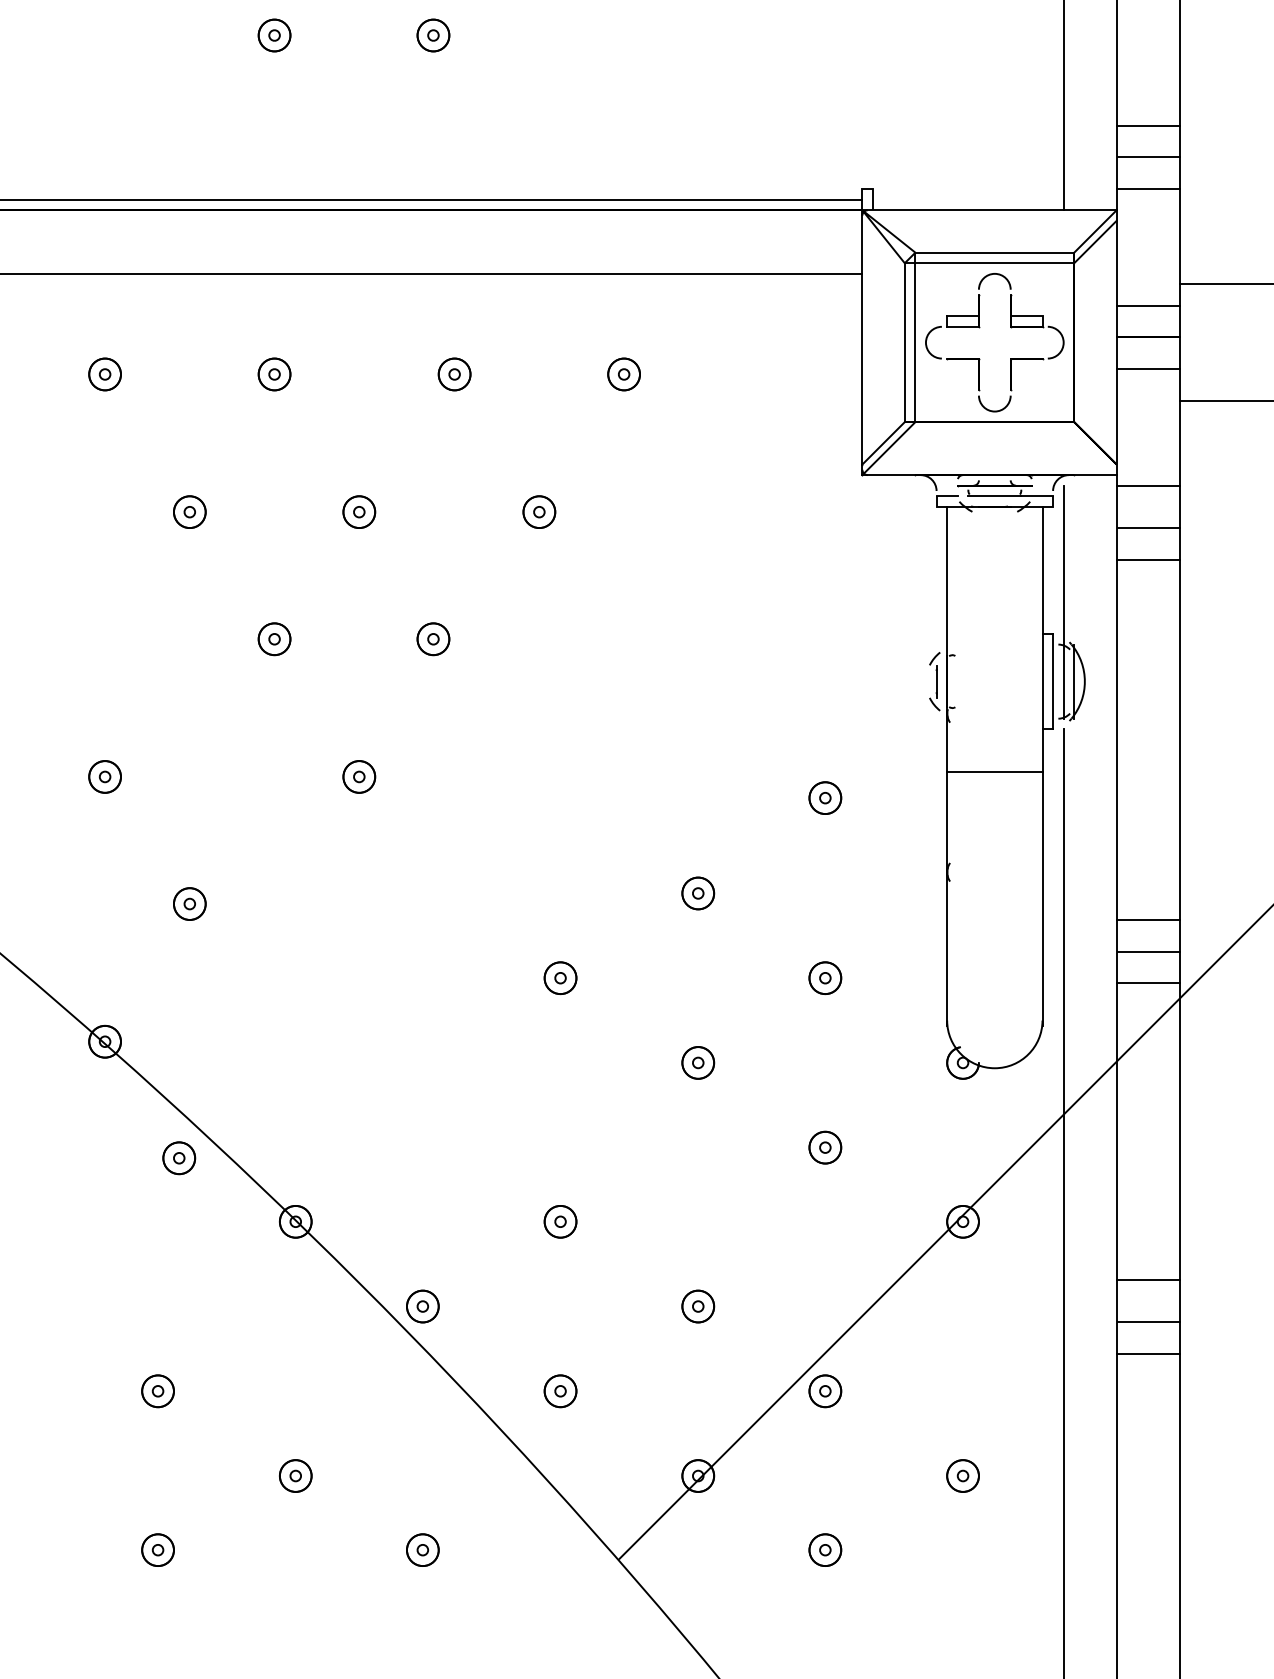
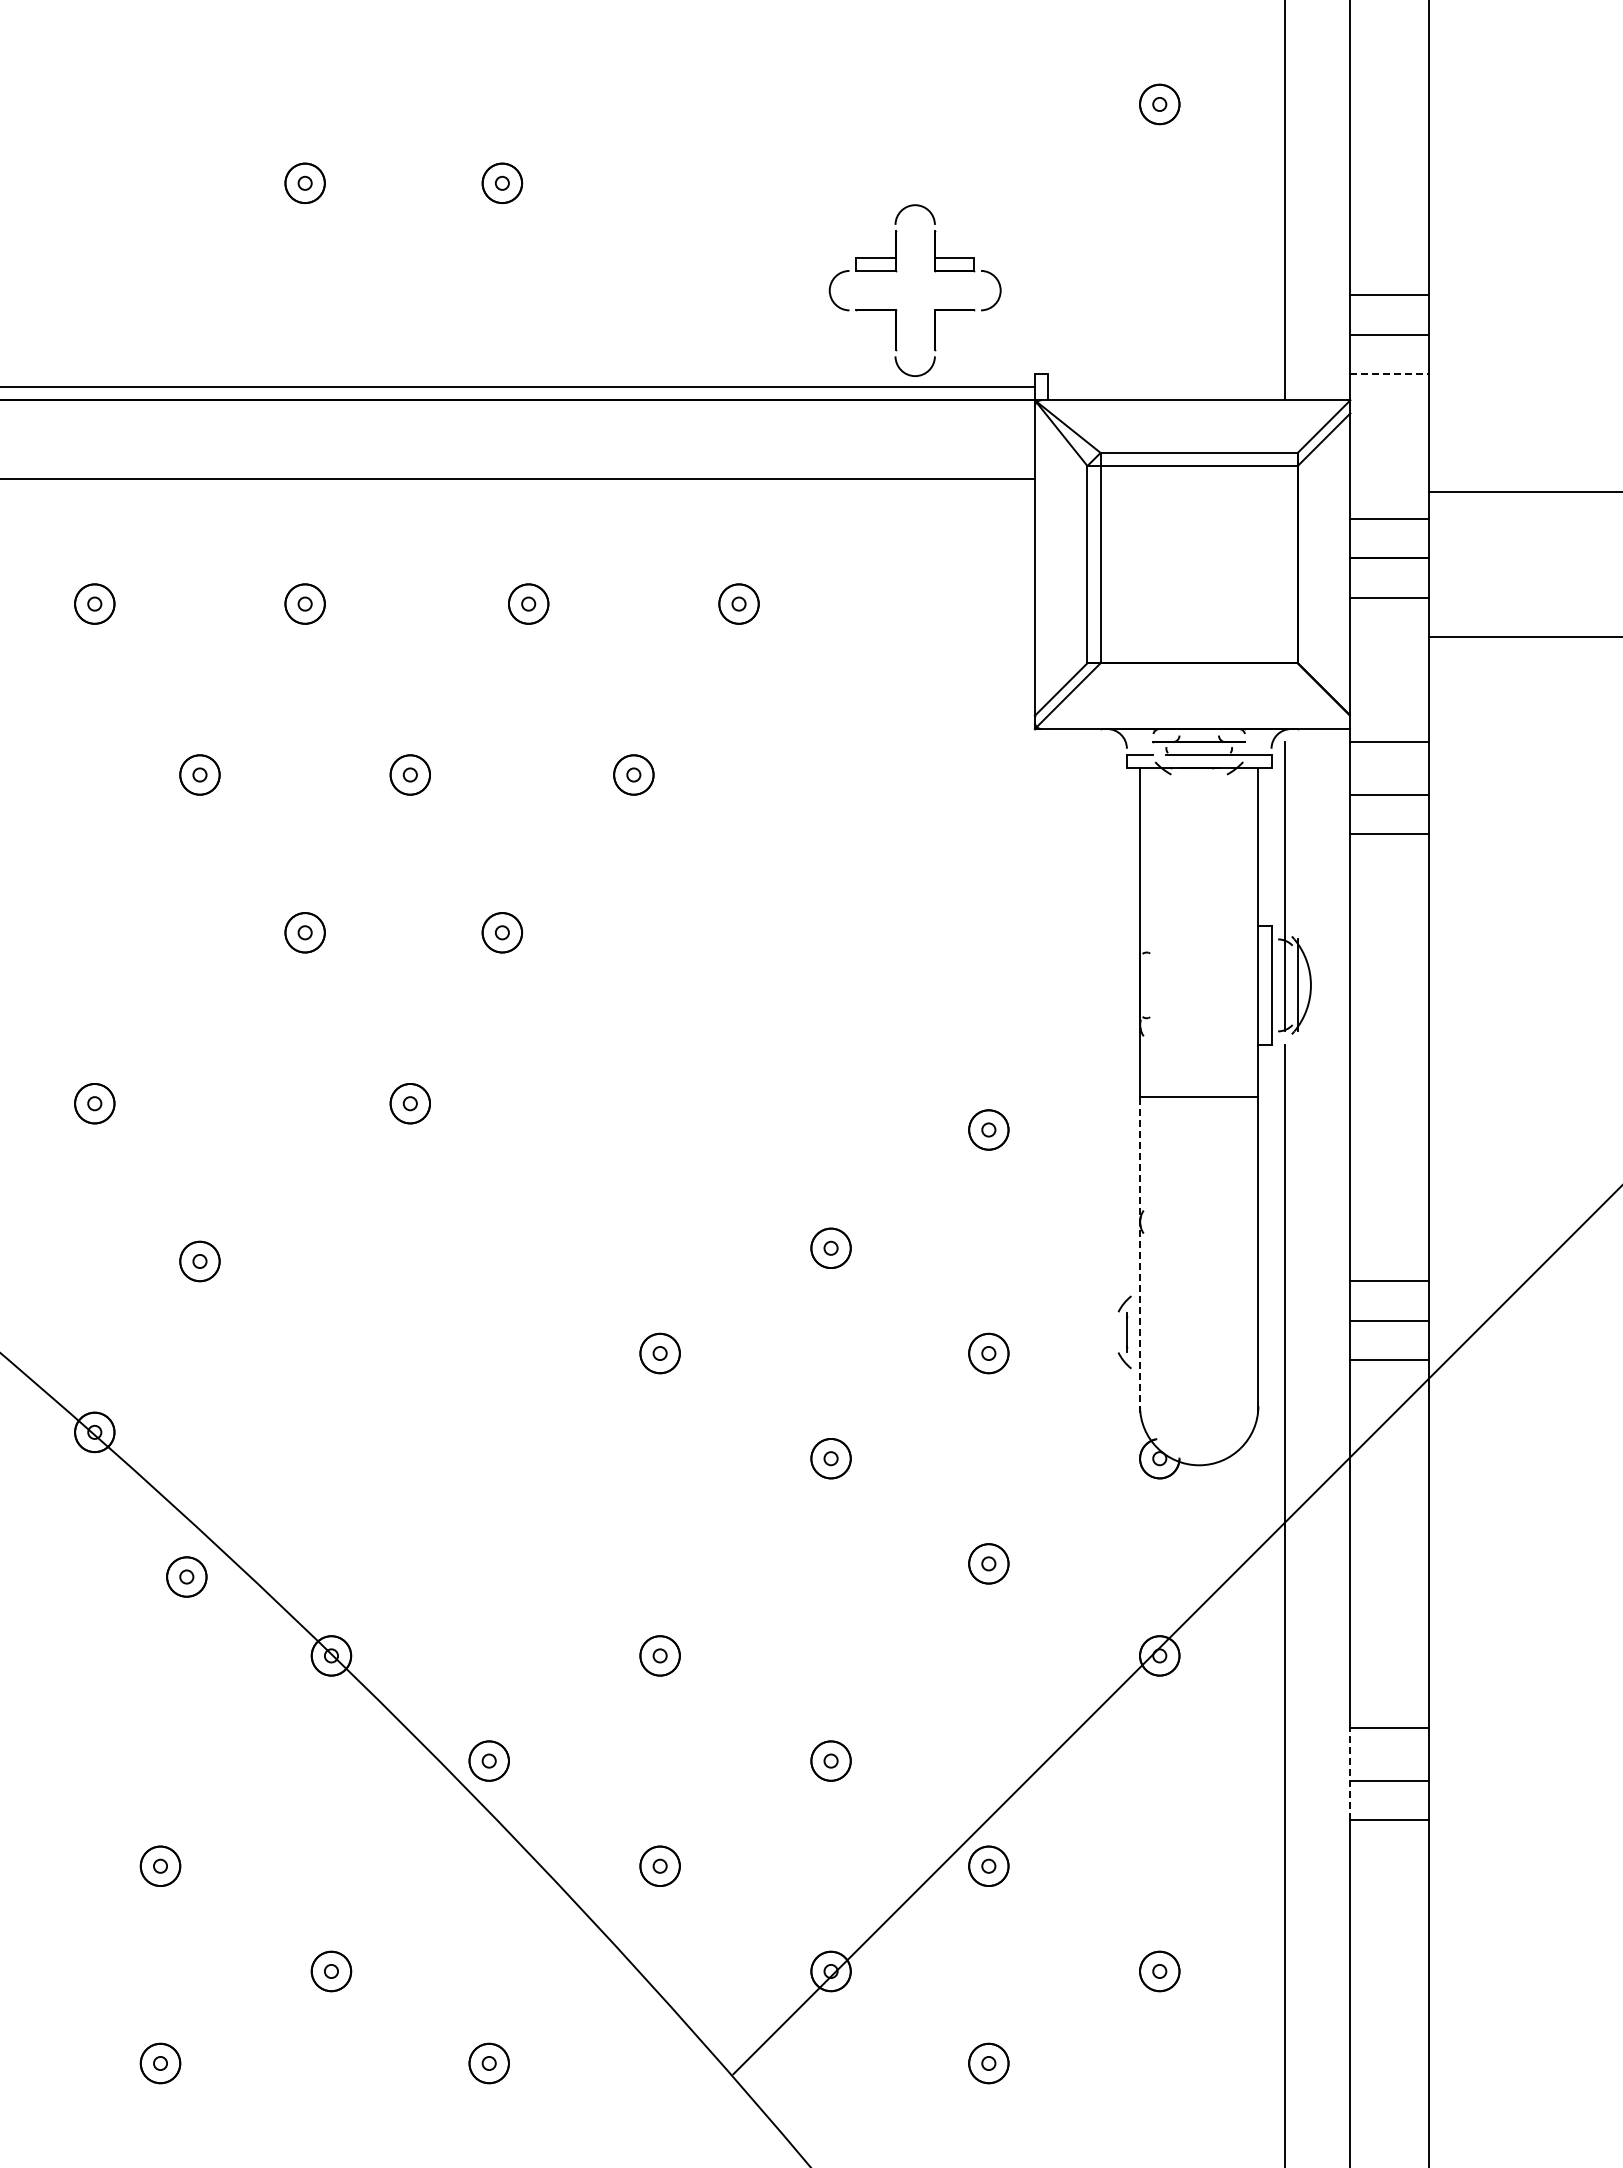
line: (1148, 189) -> (1390, 374), solid -> dashed
part: (979, 328) -> (896, 272), moved
part: (934, 681) -> (1124, 1332), moved
line: (947, 898) -> (1140, 1254), solid -> dashed
line: (1116, 1317) -> (1350, 1774), solid -> dashed

